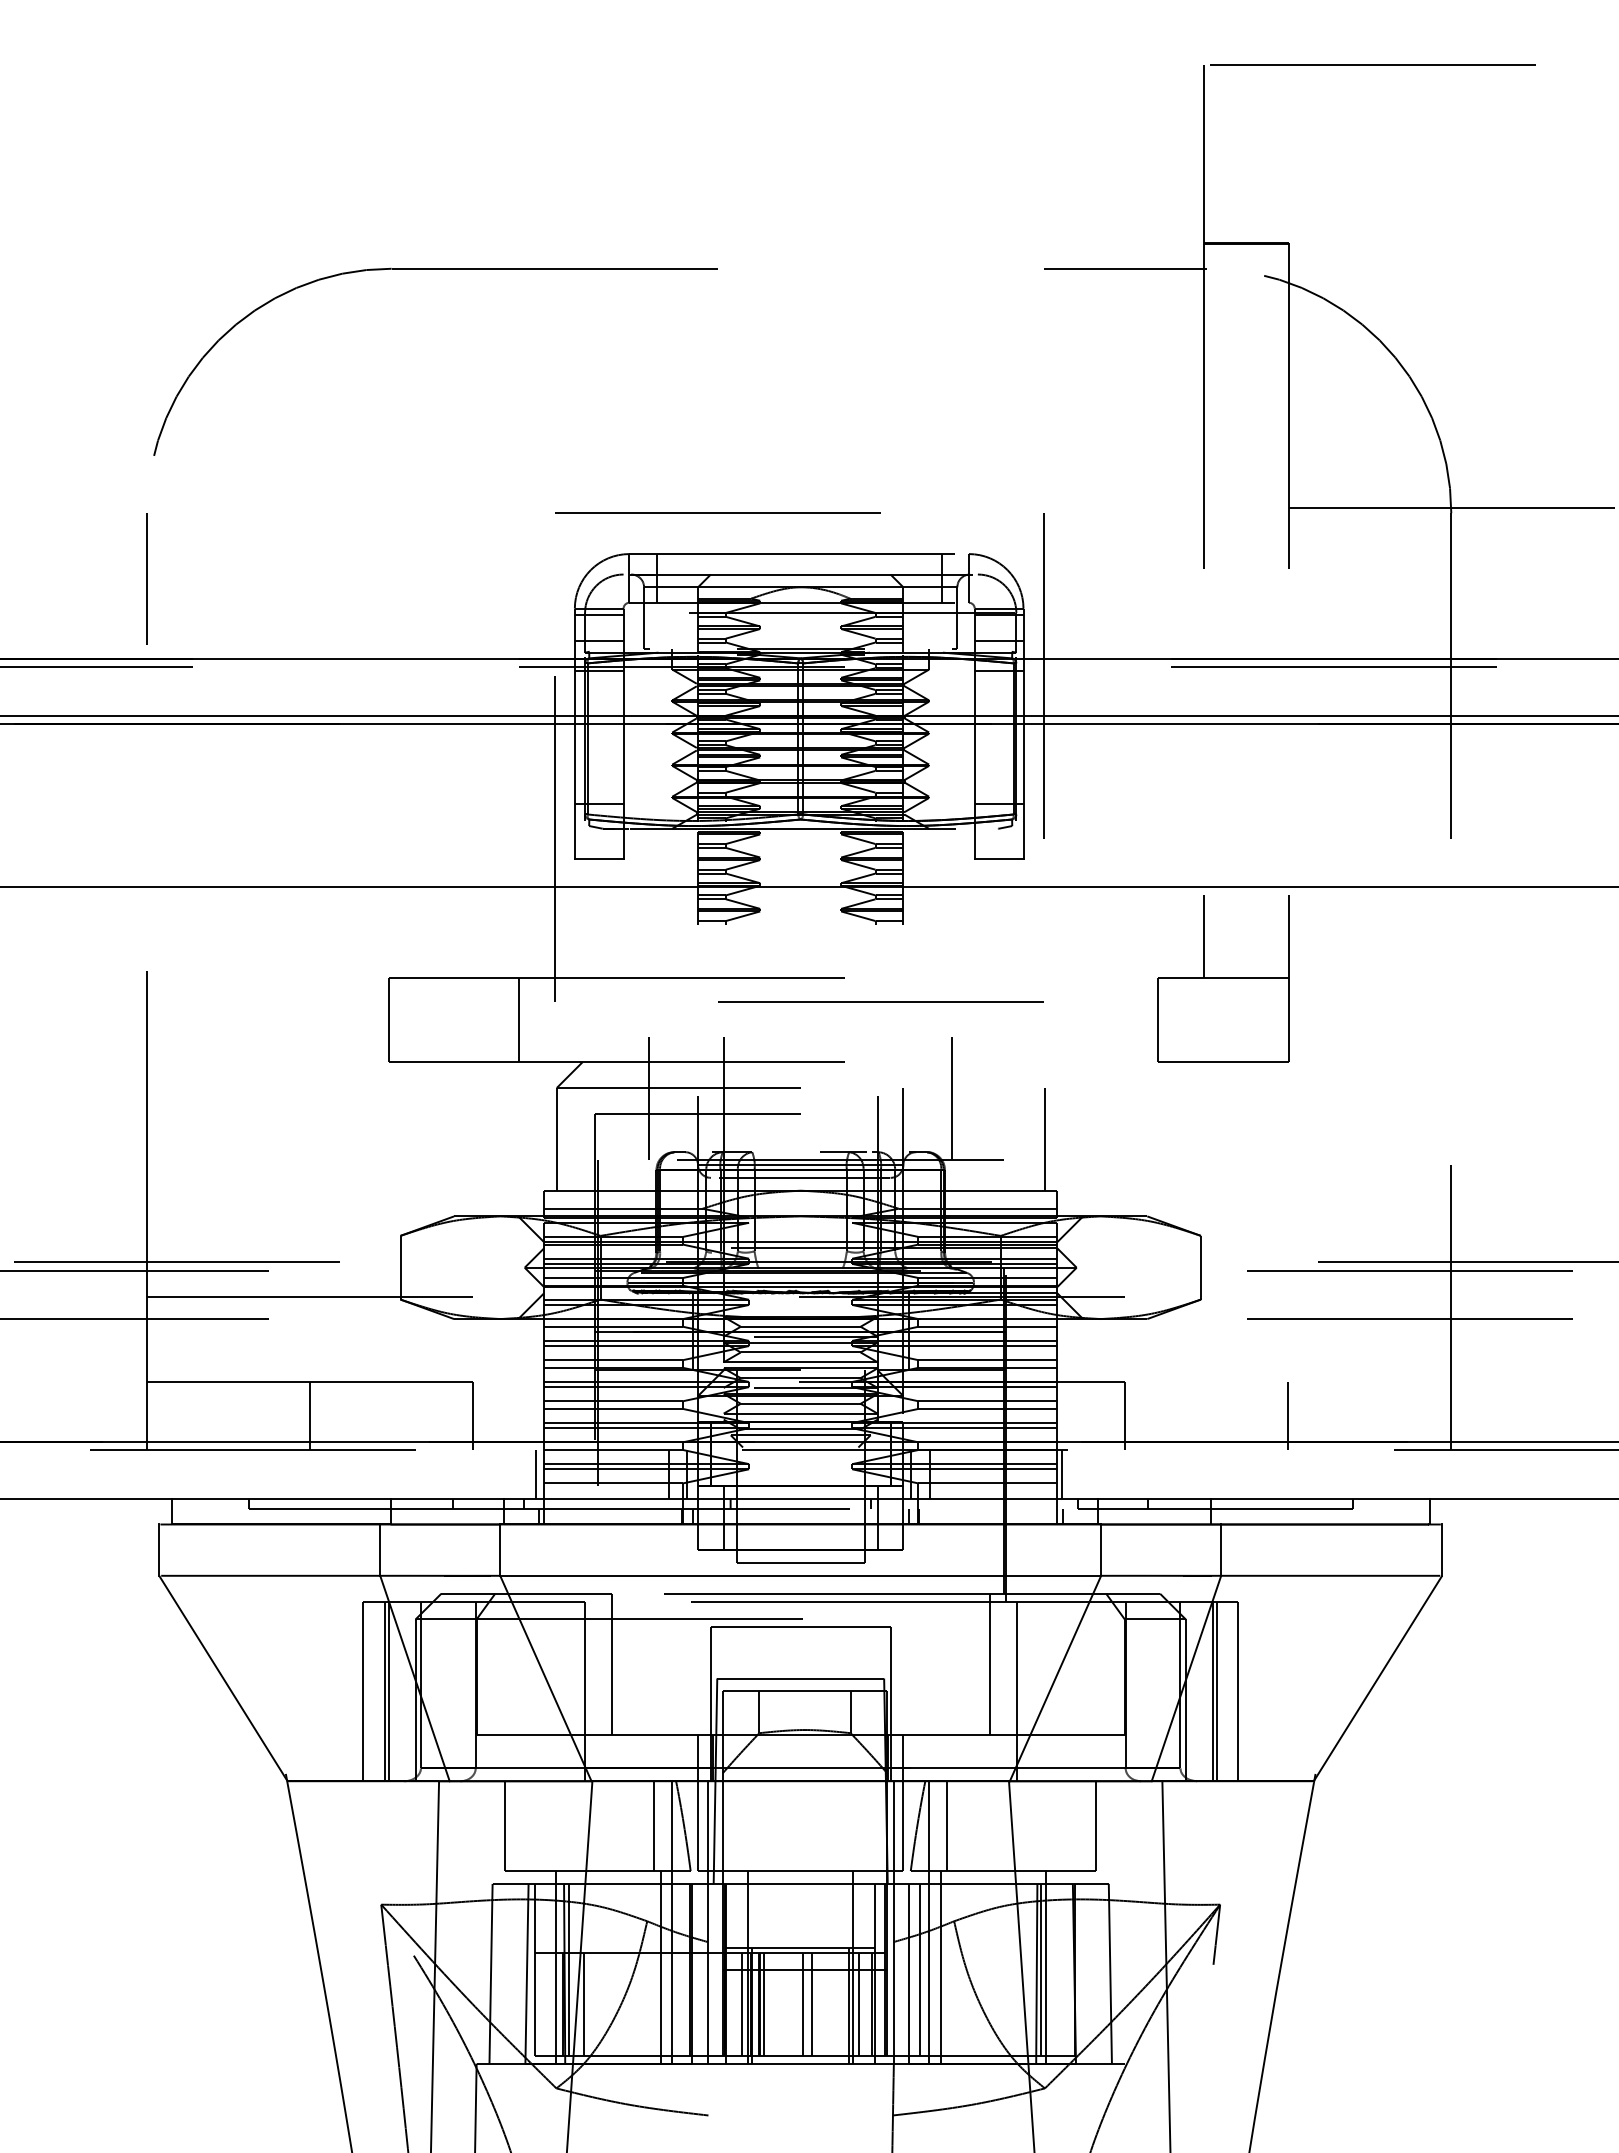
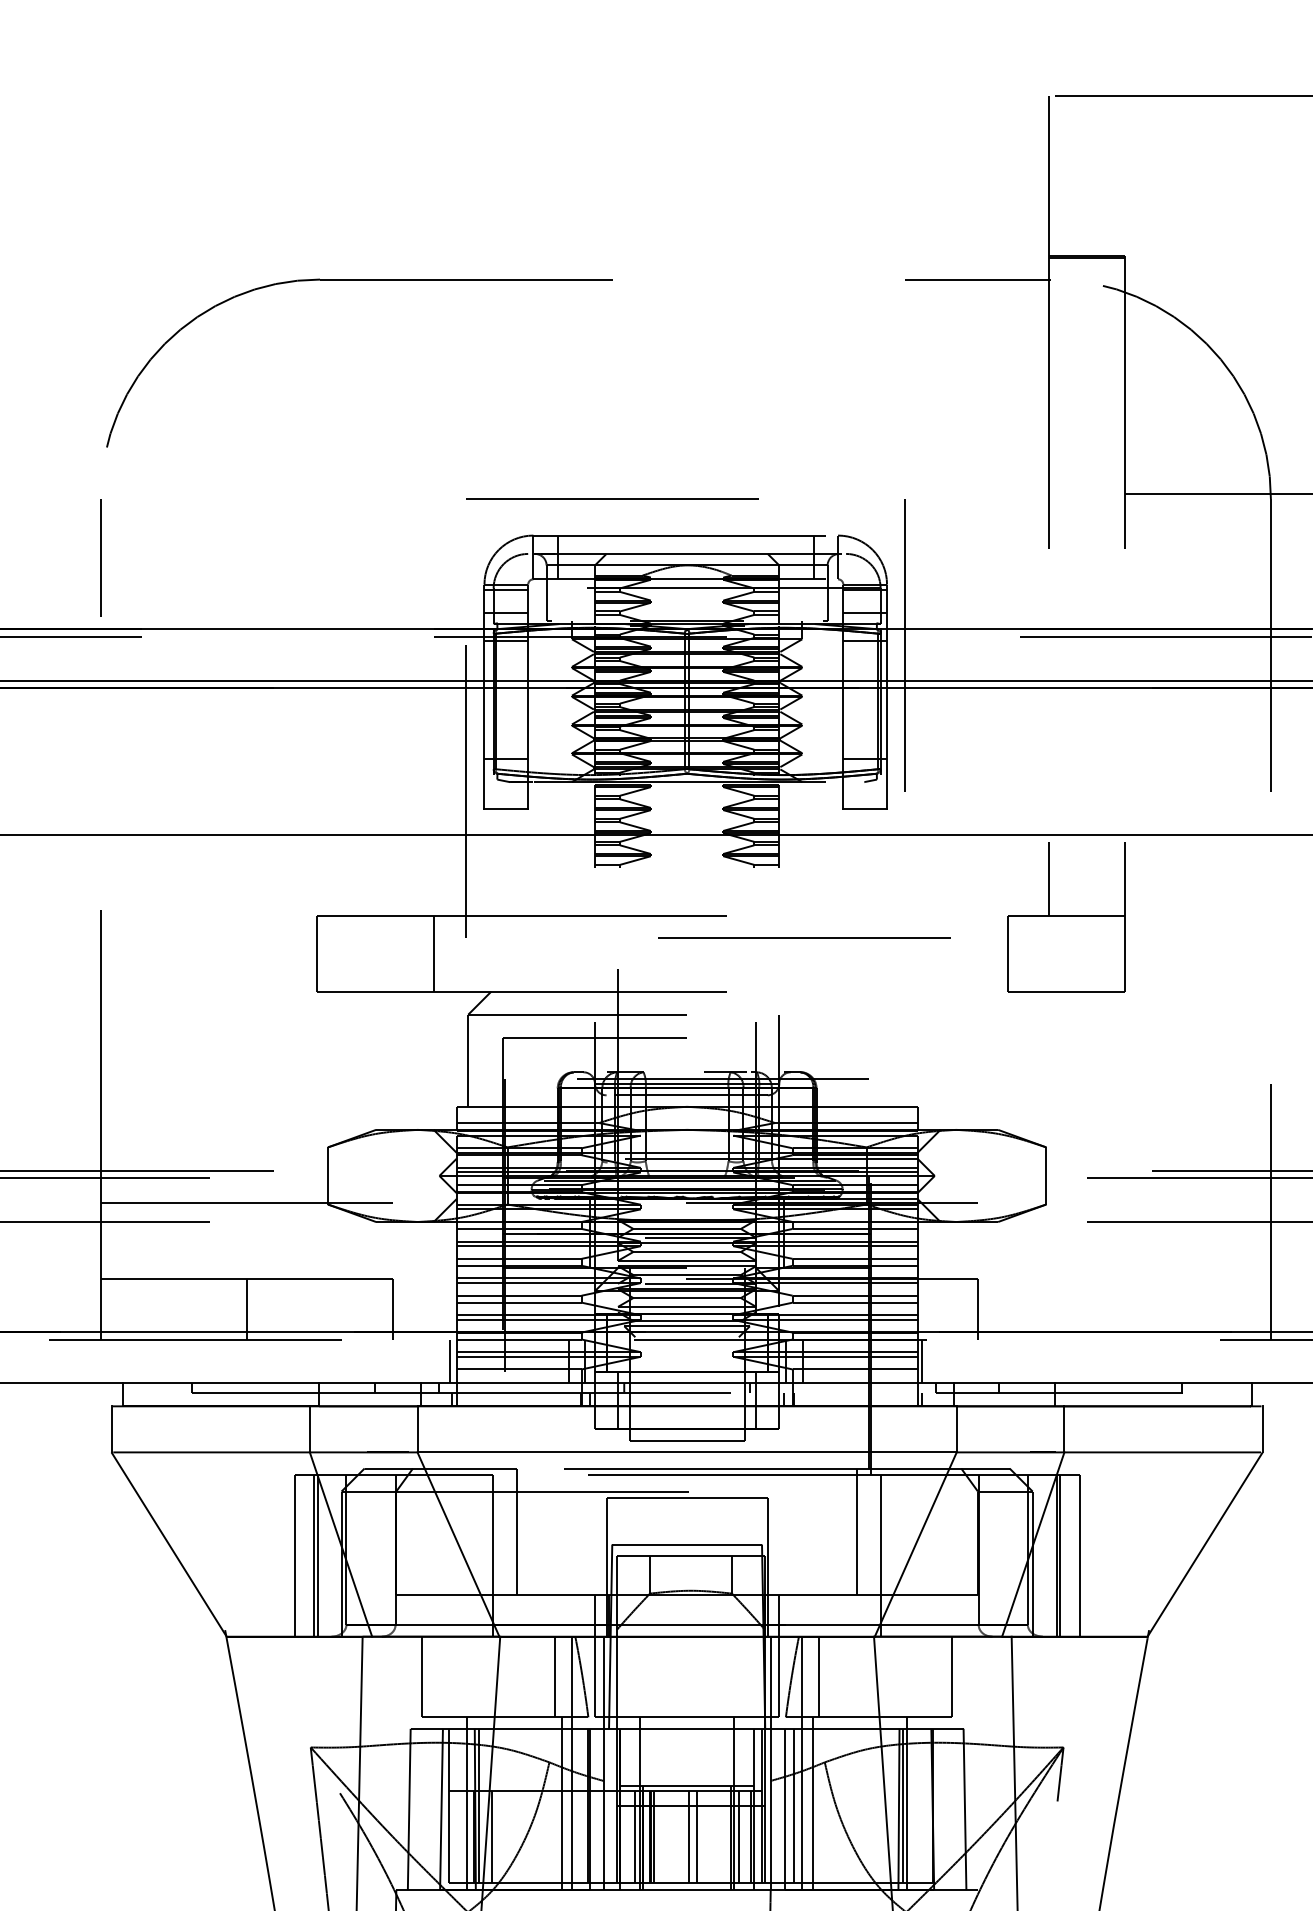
line: (880, 1001) -> (804, 937), moved
line: (649, 1097) -> (551, 1023), removed
line: (952, 1097) -> (823, 1023), removed
line: (1044, 1139) -> (905, 1060), removed
line: (1288, 1416) -> (1124, 1309), removed

